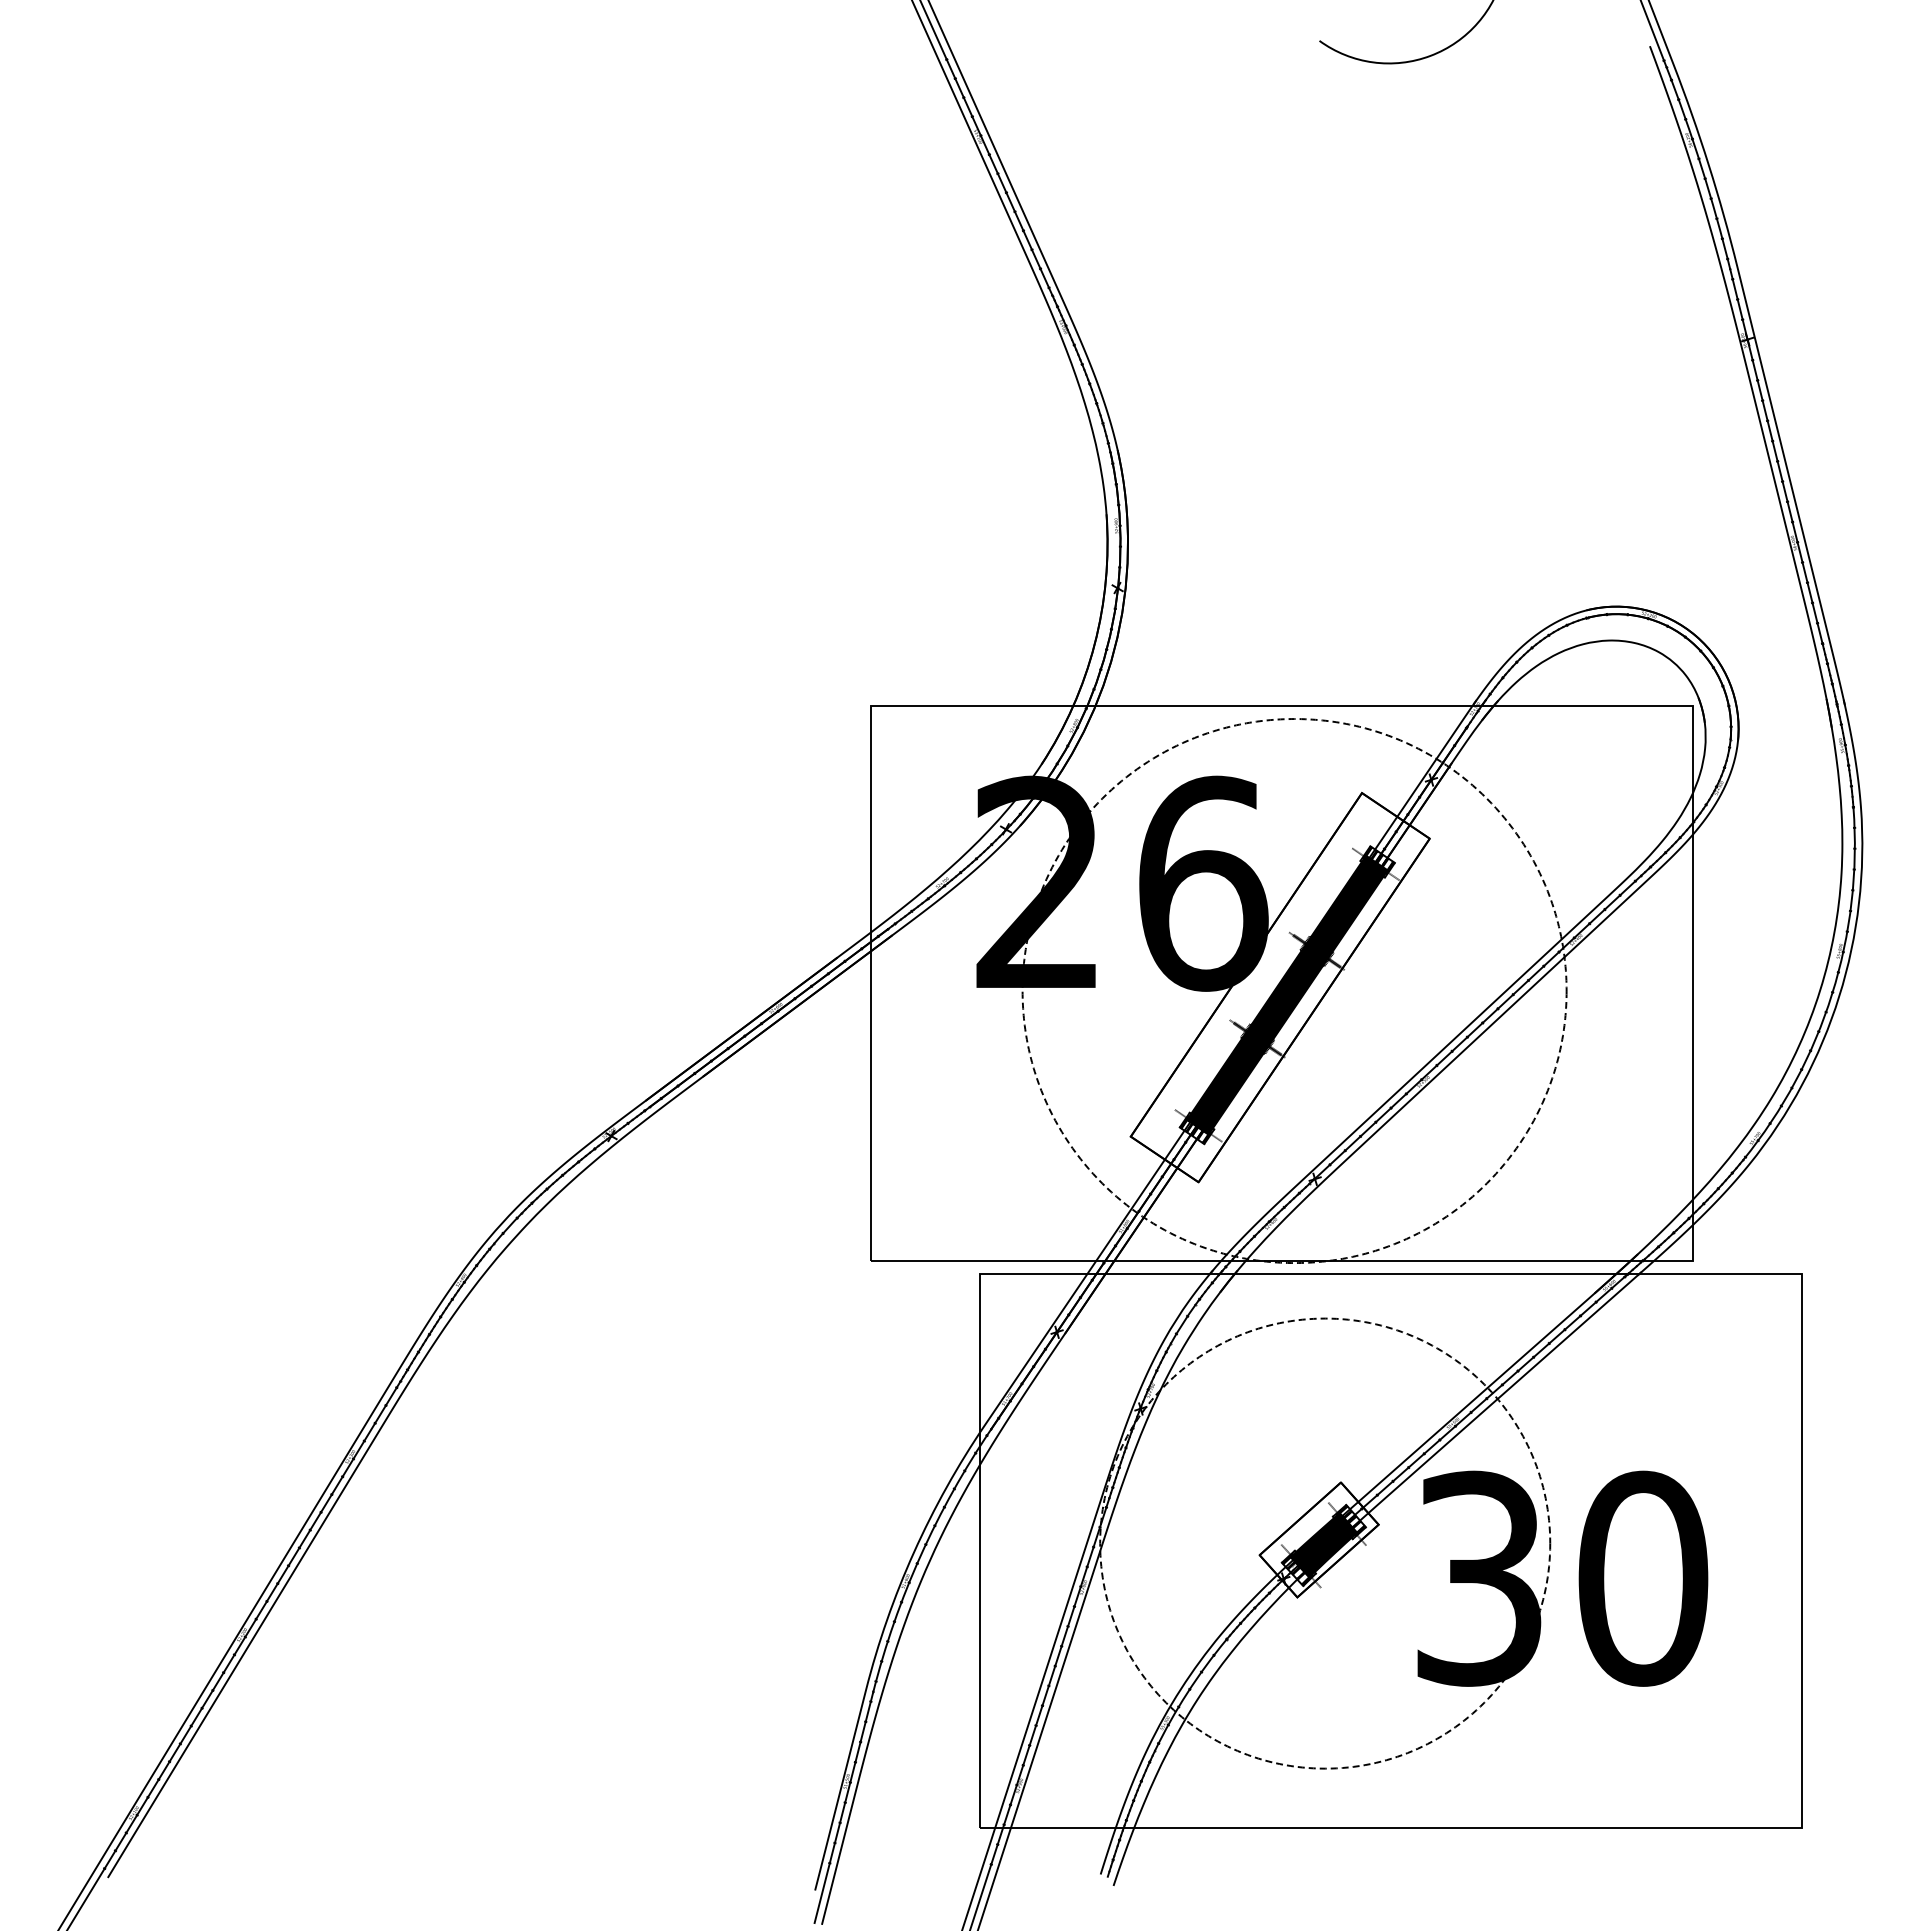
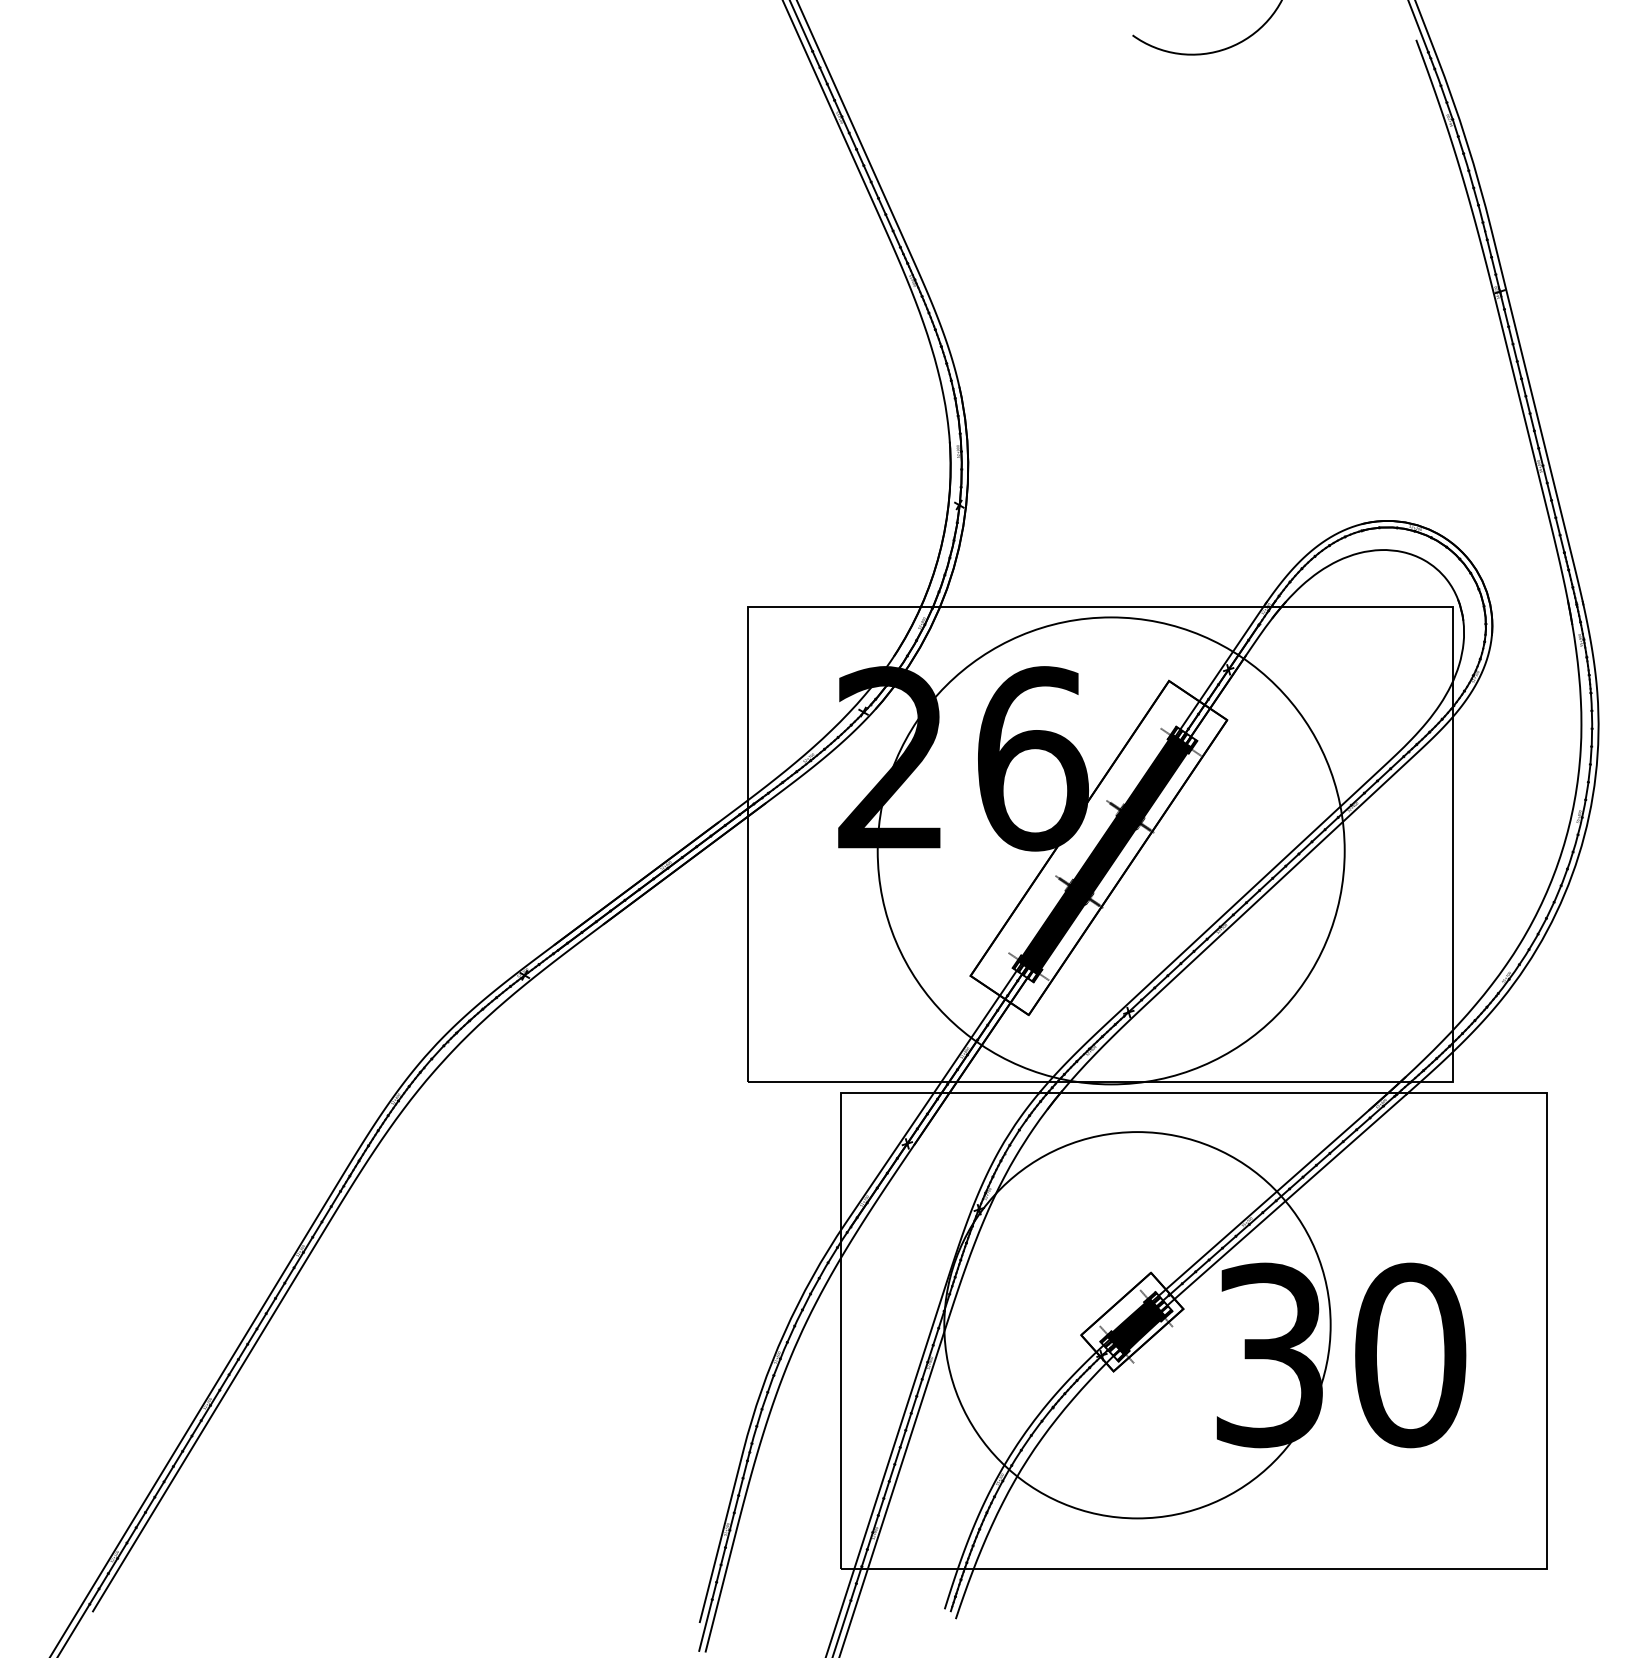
circle: (1294, 991) -> (1111, 851), dashed -> solid
circle: (1325, 1543) -> (1137, 1325), dashed -> solid

